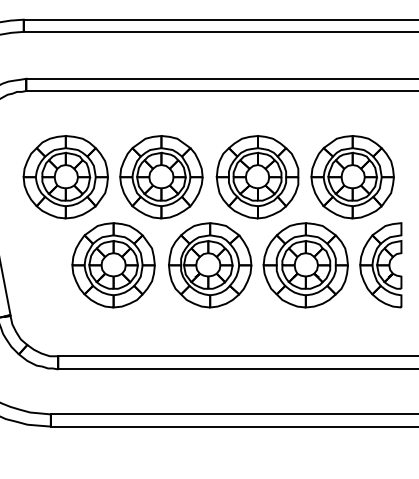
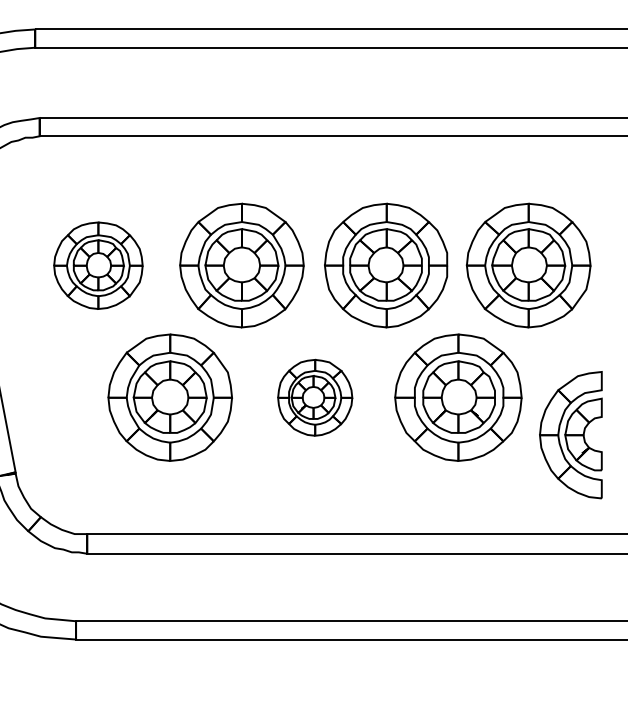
part: (65, 177) -> (98, 266), size x0.7
part: (210, 265) -> (315, 397), size x0.6
part: (380, 265) -> (570, 435), moved

